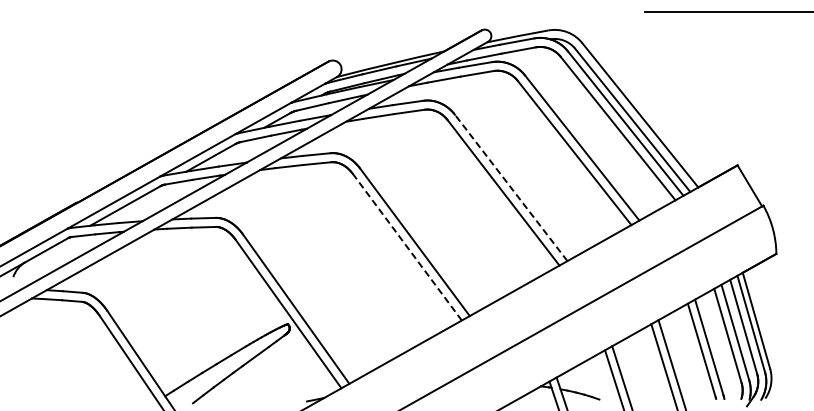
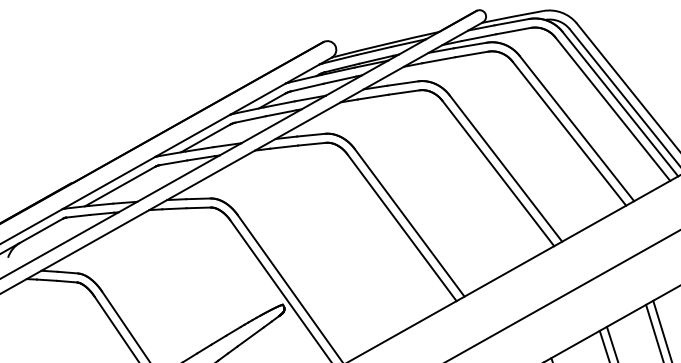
line: (510, 187) -> (505, 168), dashed -> solid
line: (406, 246) -> (401, 227), dashed -> solid

